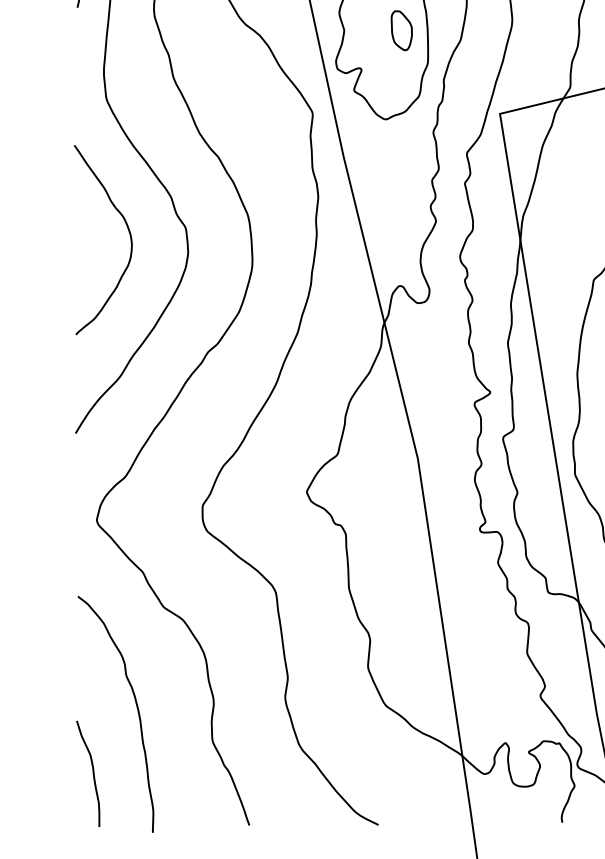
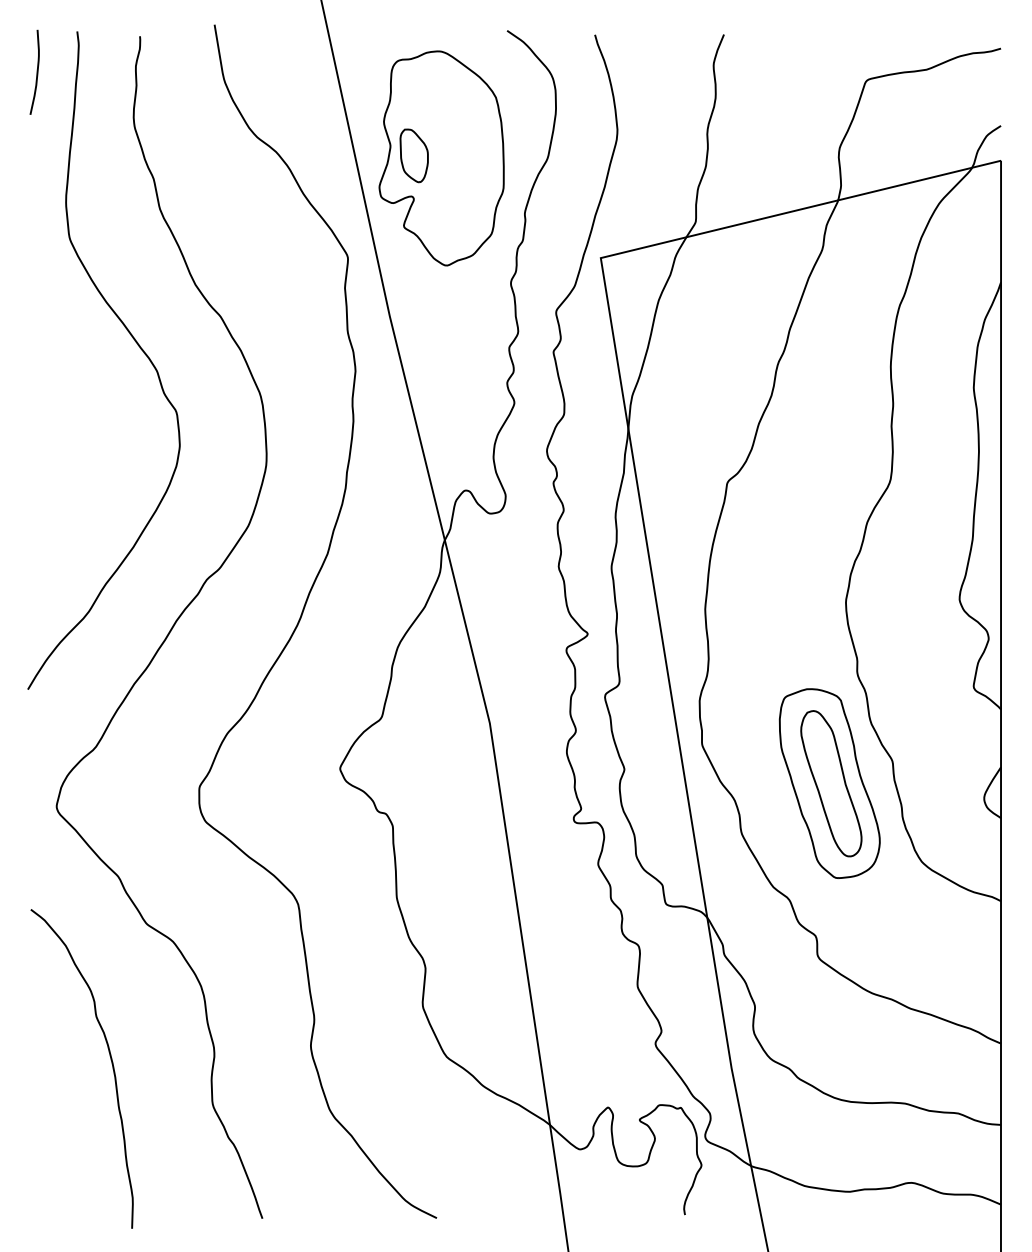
part: (401, 30) -> (413, 155), moved
curve: (128, 231) -> (99, 417), removed
curve: (93, 773) -> (51, 1148), removed

